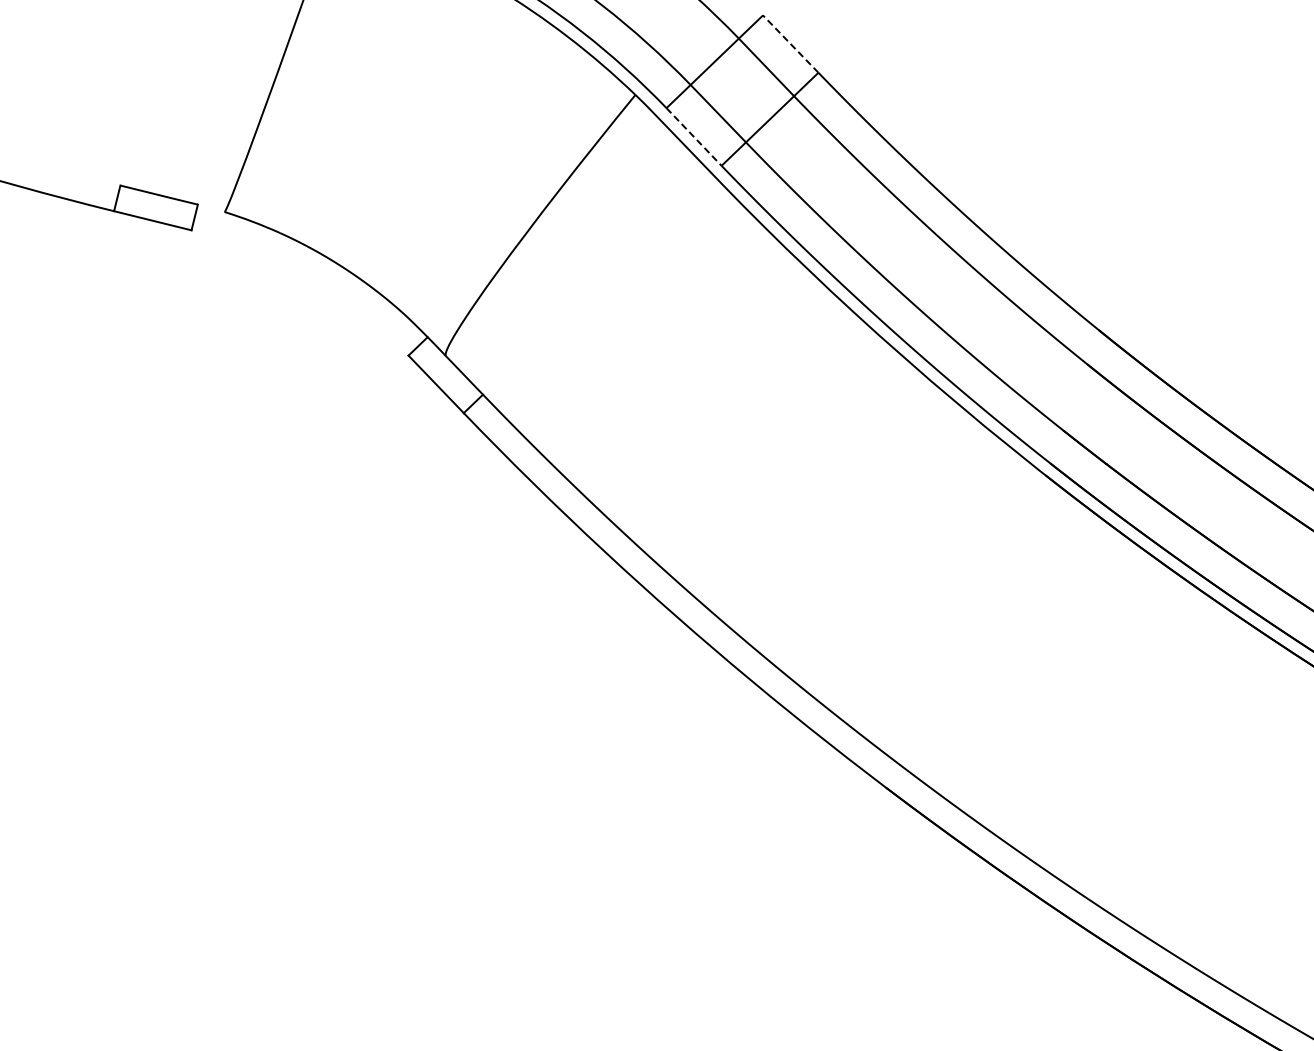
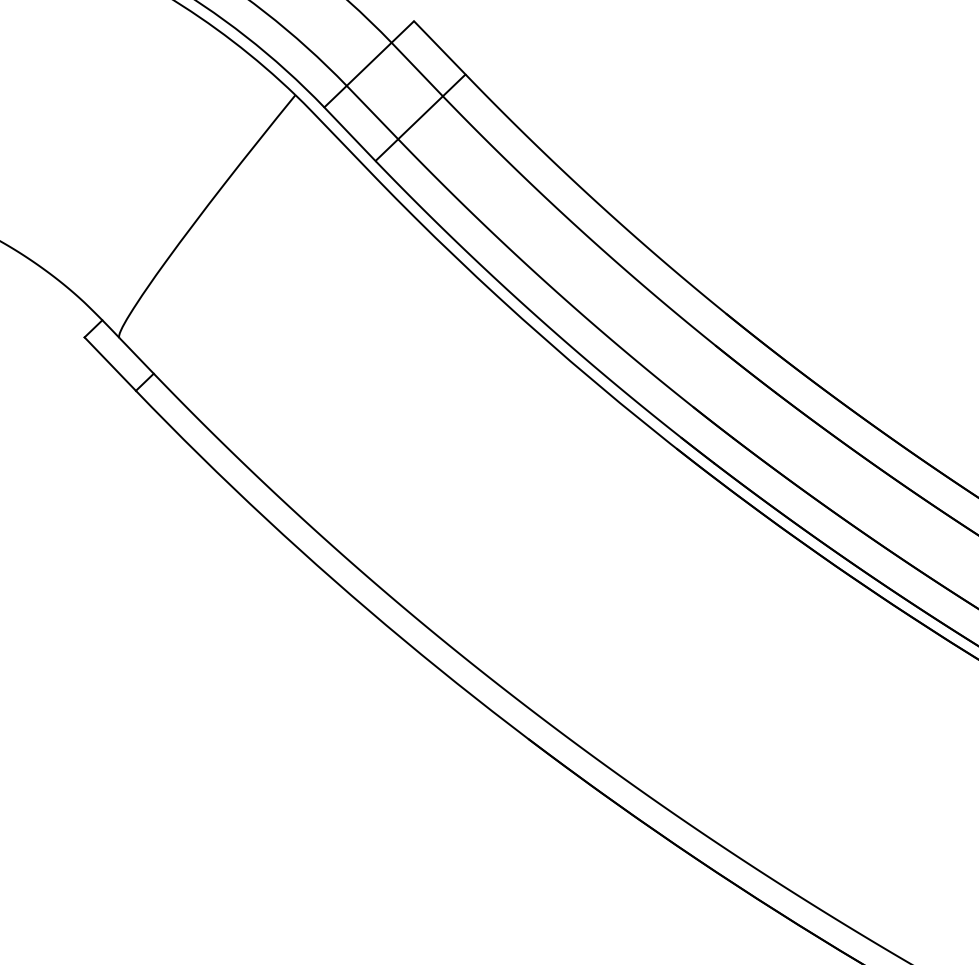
line: (790, 44) -> (439, 48), dashed -> solid
line: (694, 137) -> (350, 134), dashed -> solid

